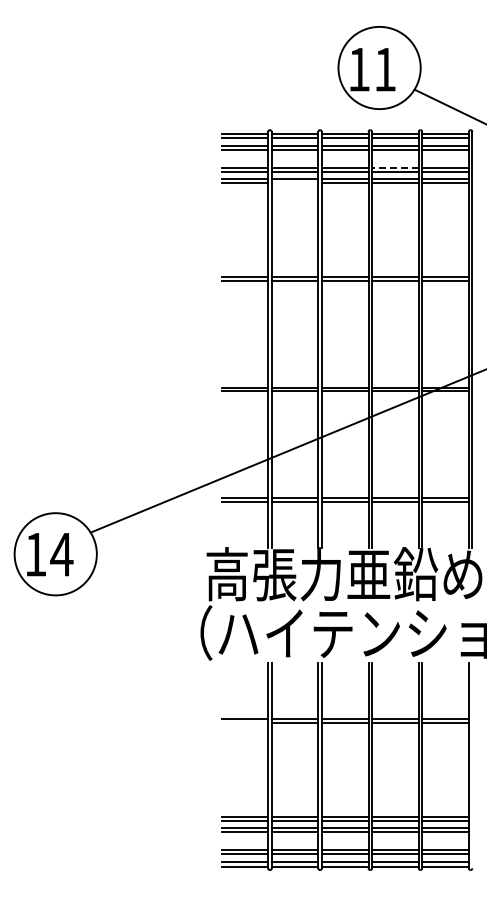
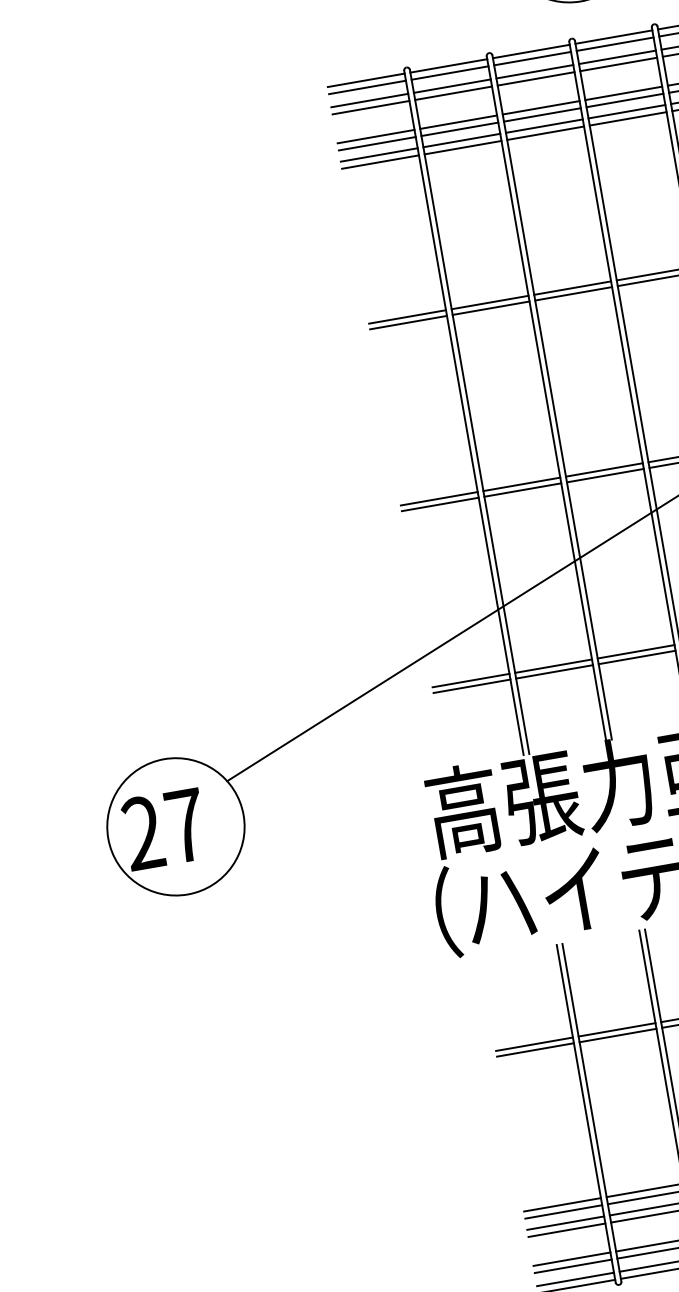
line: (394, 167) -> (622, 93), dashed -> solid
line: (294, 183) -> (462, 148), added
text: (49, 554) -> (165, 829), 14 -> 27
line: (244, 722) -> (534, 1049), added

